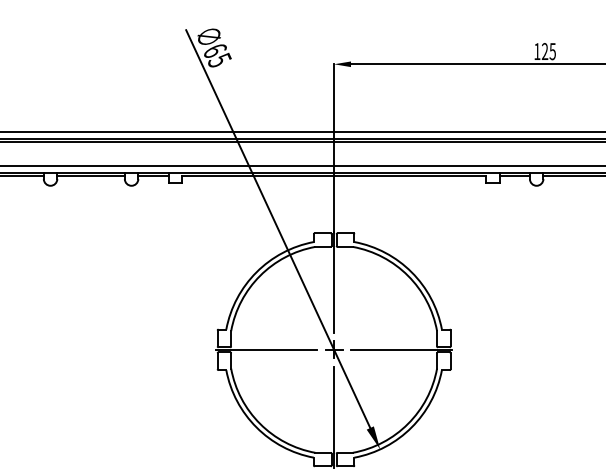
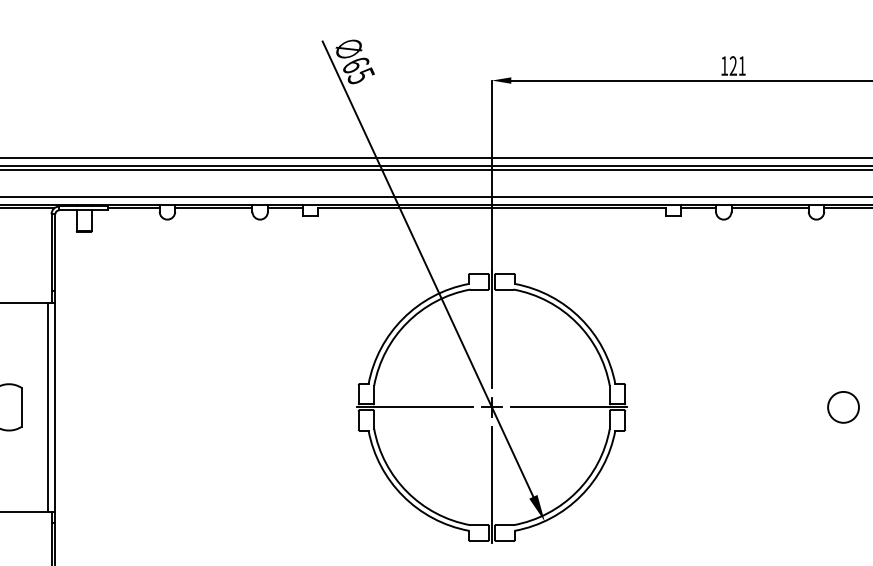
text: (552, 51) -> (741, 65), 125 -> 121

